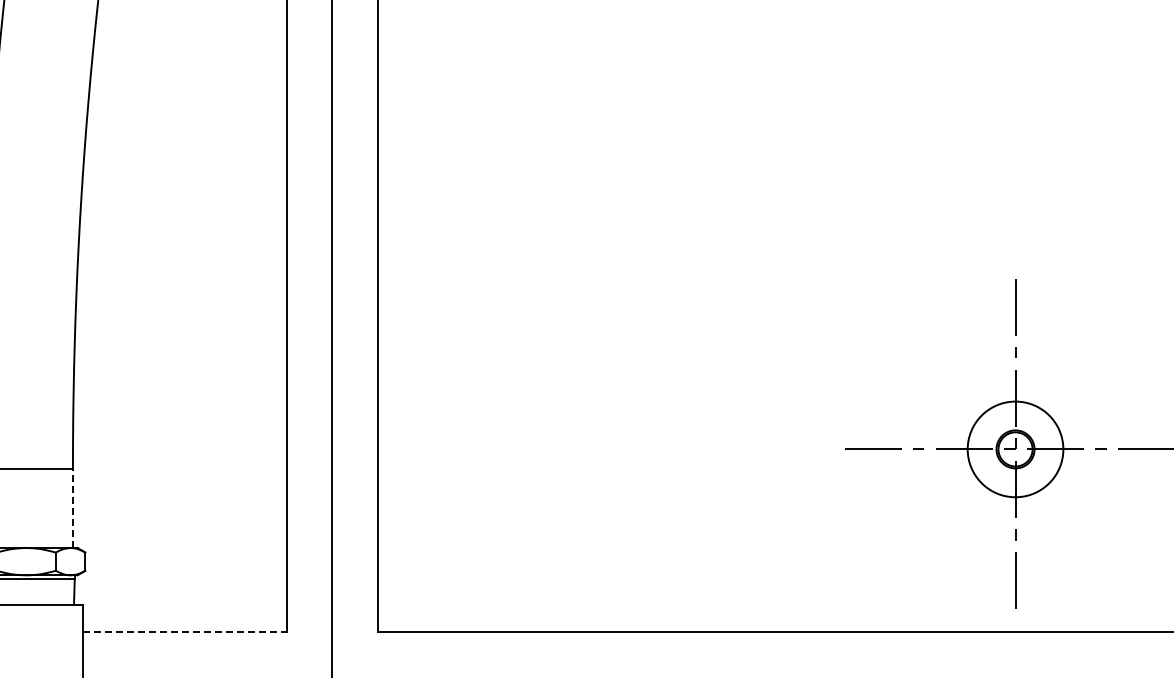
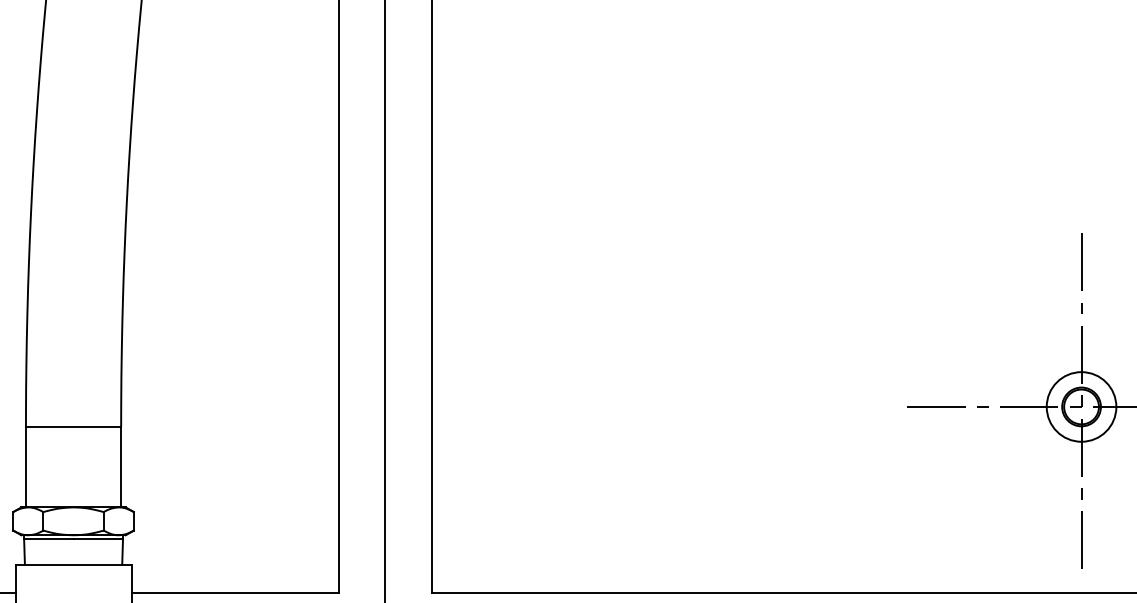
circle: (1015, 449) -> (1081, 407), size x0.71
line: (72, 508) -> (120, 467), dashed -> solid
line: (184, 631) -> (234, 592), dashed -> solid

